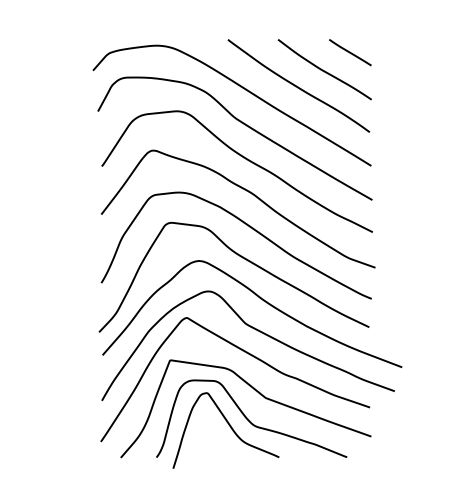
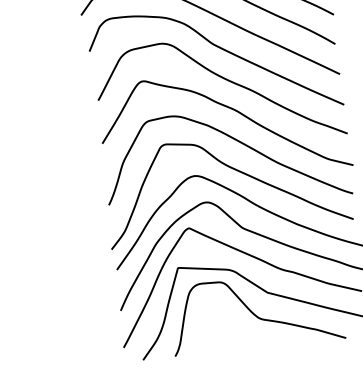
curve: (230, 428) -> (238, 323), removed

